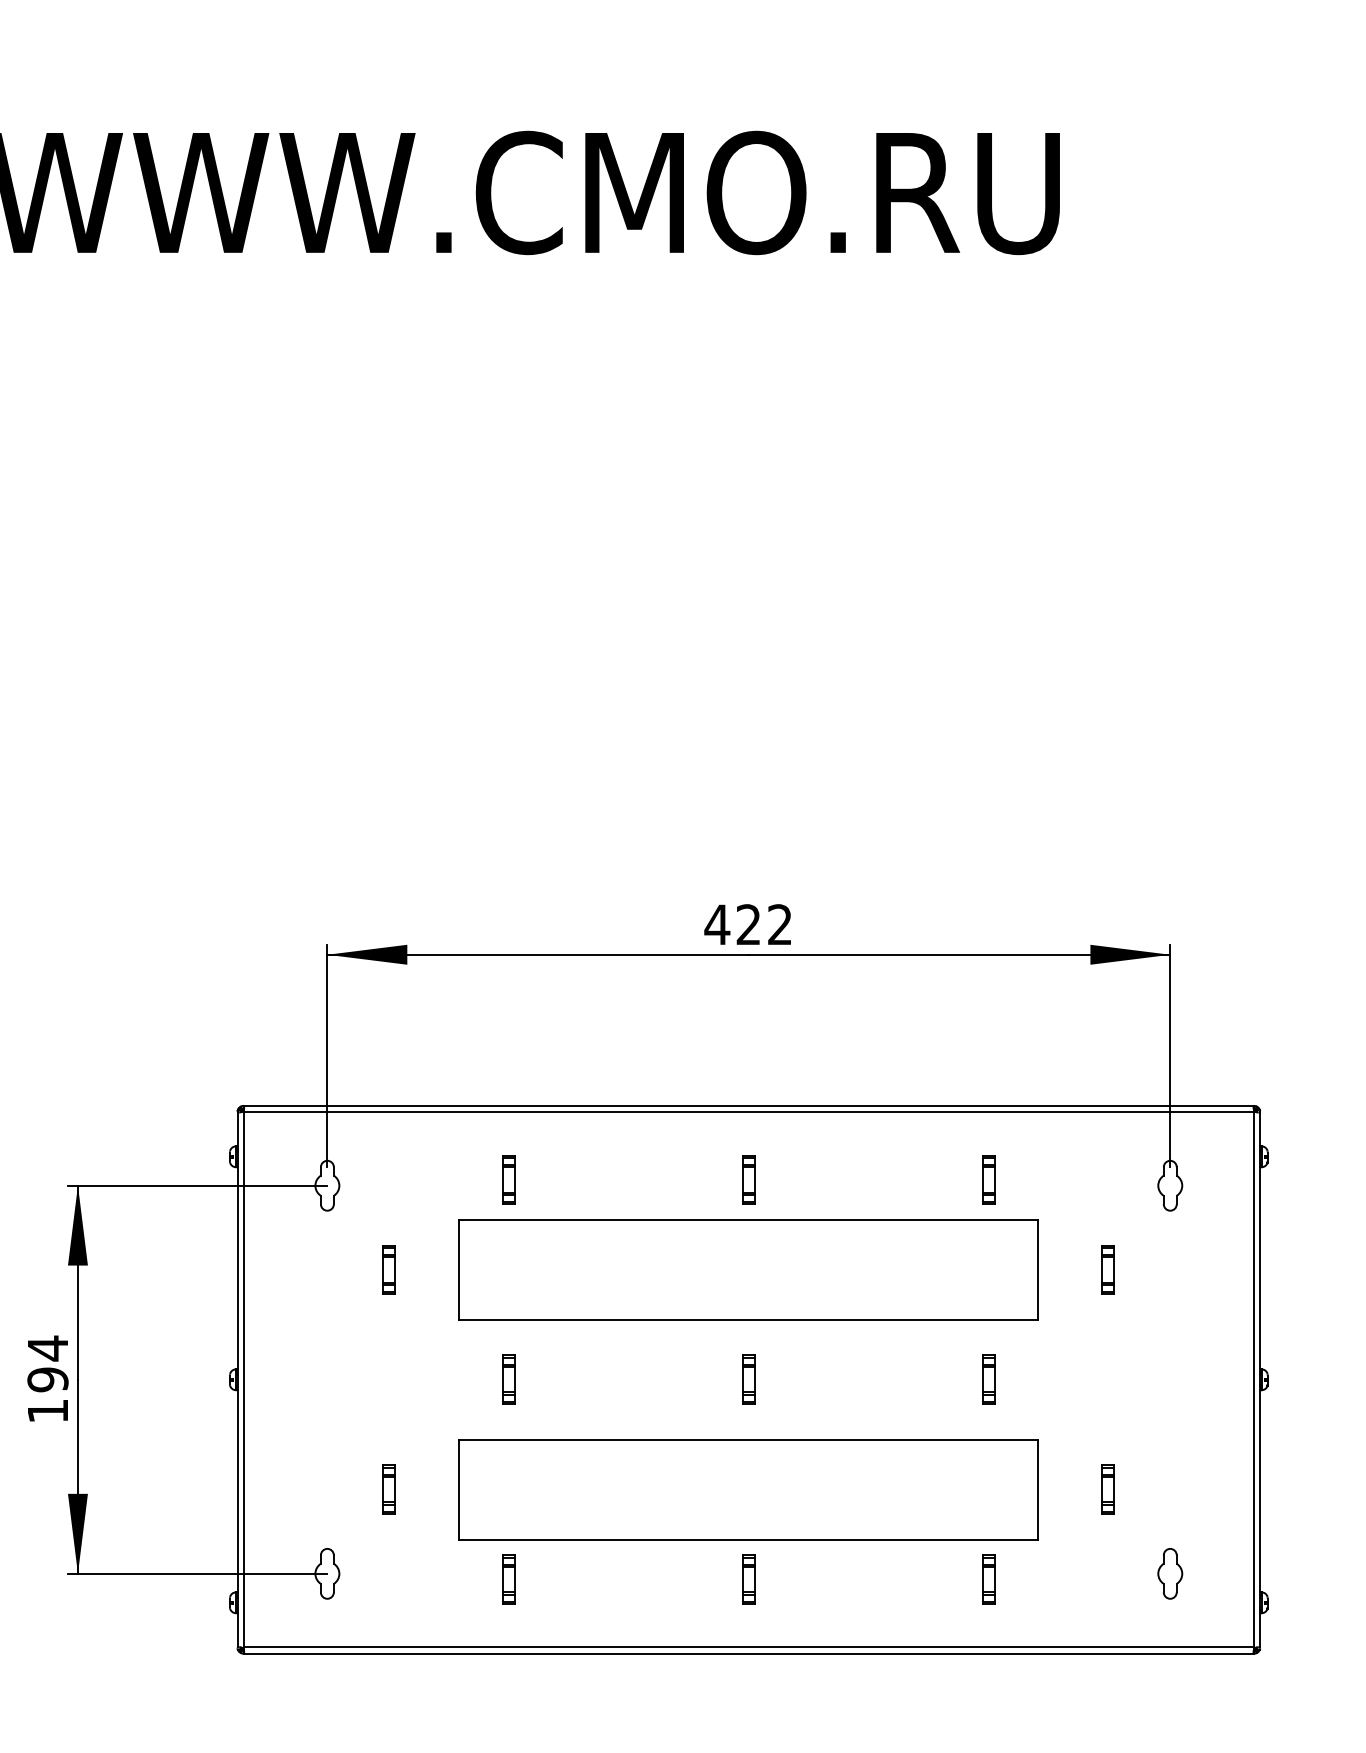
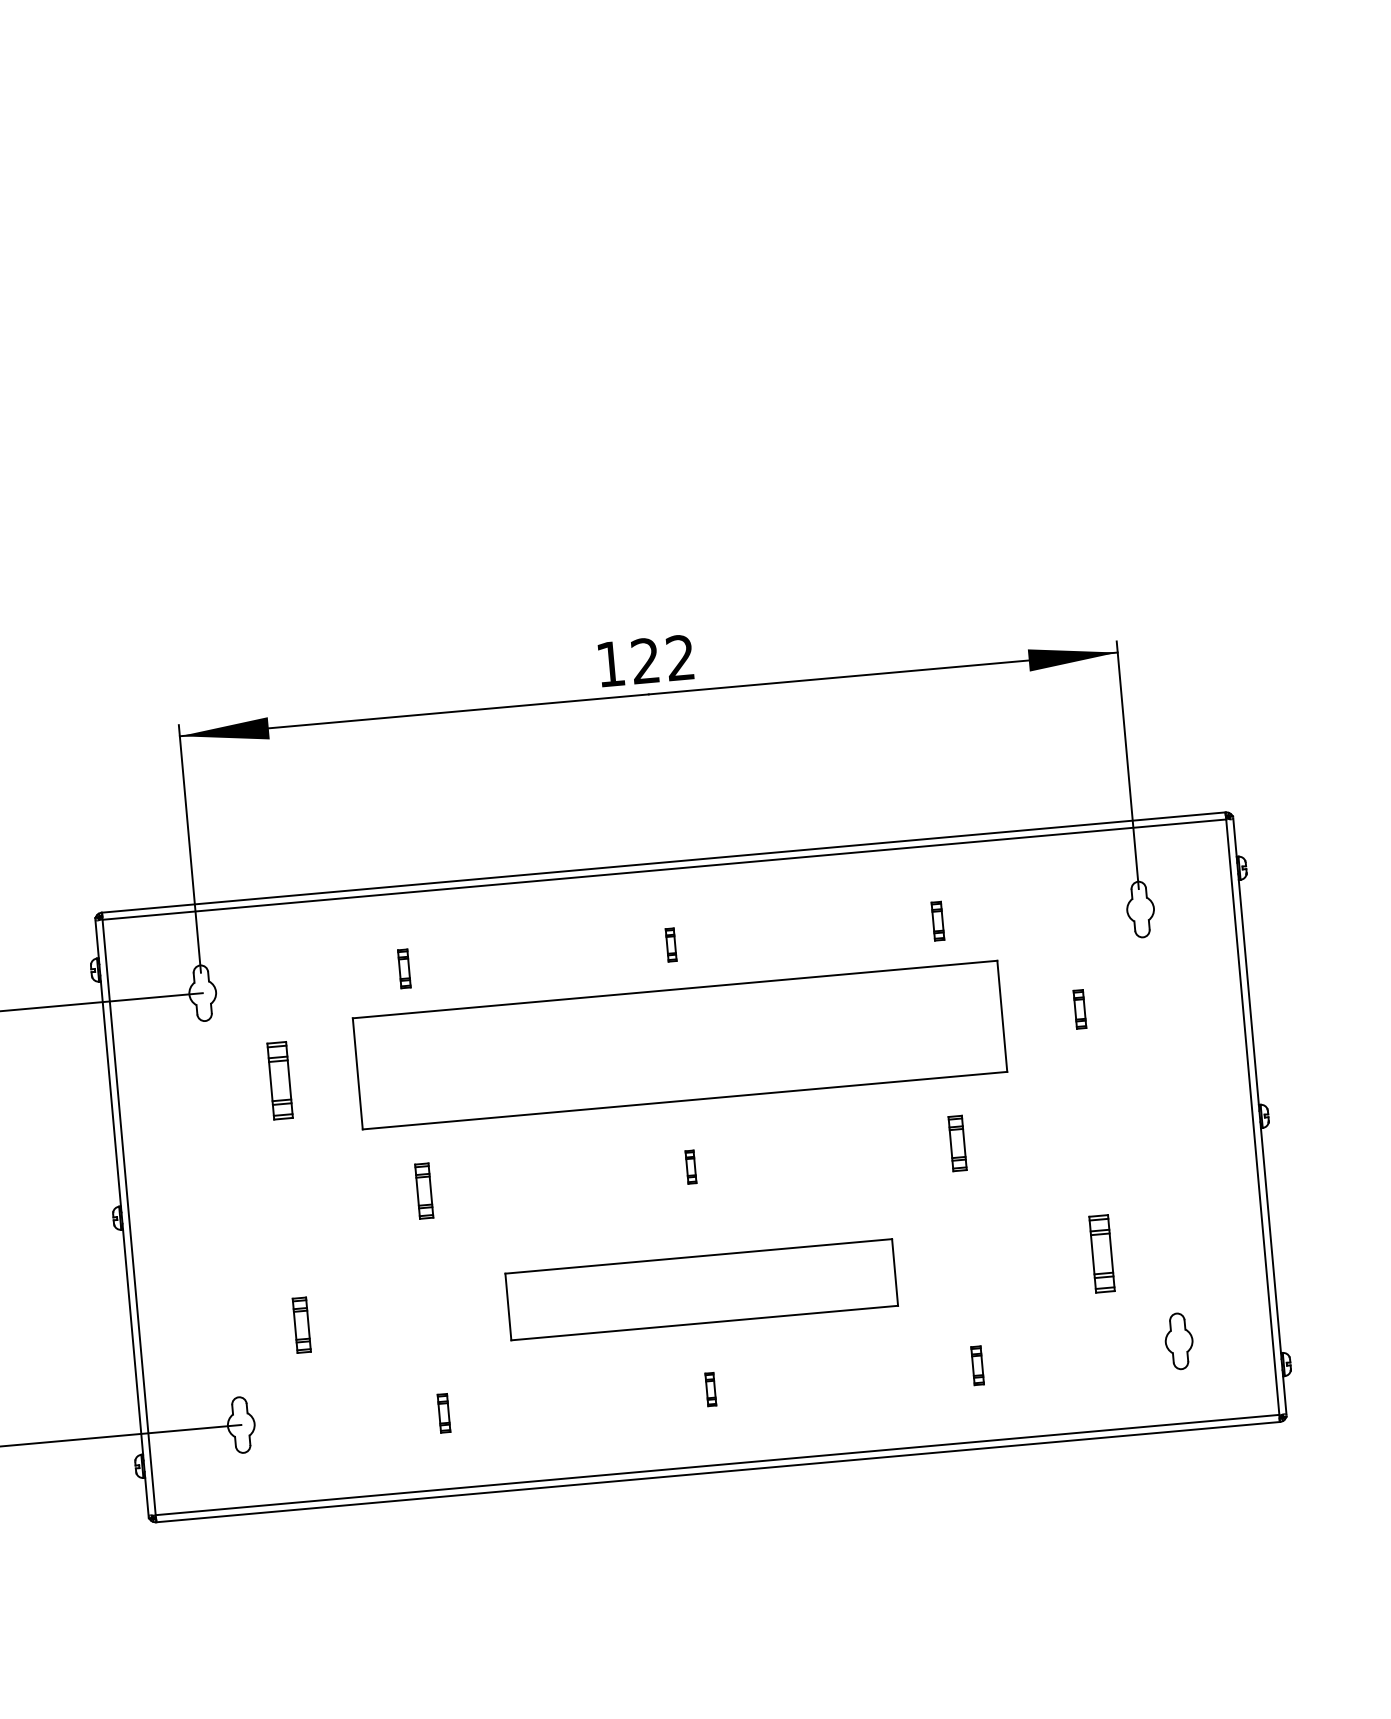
text: (717, 924) -> (610, 663), 422 -> 122
part: (508, 1179) -> (403, 968), size x0.7
part: (748, 1179) -> (670, 944), size x0.6
part: (988, 1179) -> (937, 920), size x0.7
part: (388, 1269) -> (279, 1080), size x1.4
part: (1107, 1269) -> (1079, 1008), size x0.7
part: (748, 1379) -> (690, 1167), size x0.6
part: (748, 1489) -> (701, 1289), size x0.6
part: (1107, 1489) -> (1100, 1253), size x1.4
part: (508, 1579) -> (443, 1413), size x0.7
part: (748, 1579) -> (710, 1389), size x0.6
part: (988, 1579) -> (977, 1365), size x0.7

